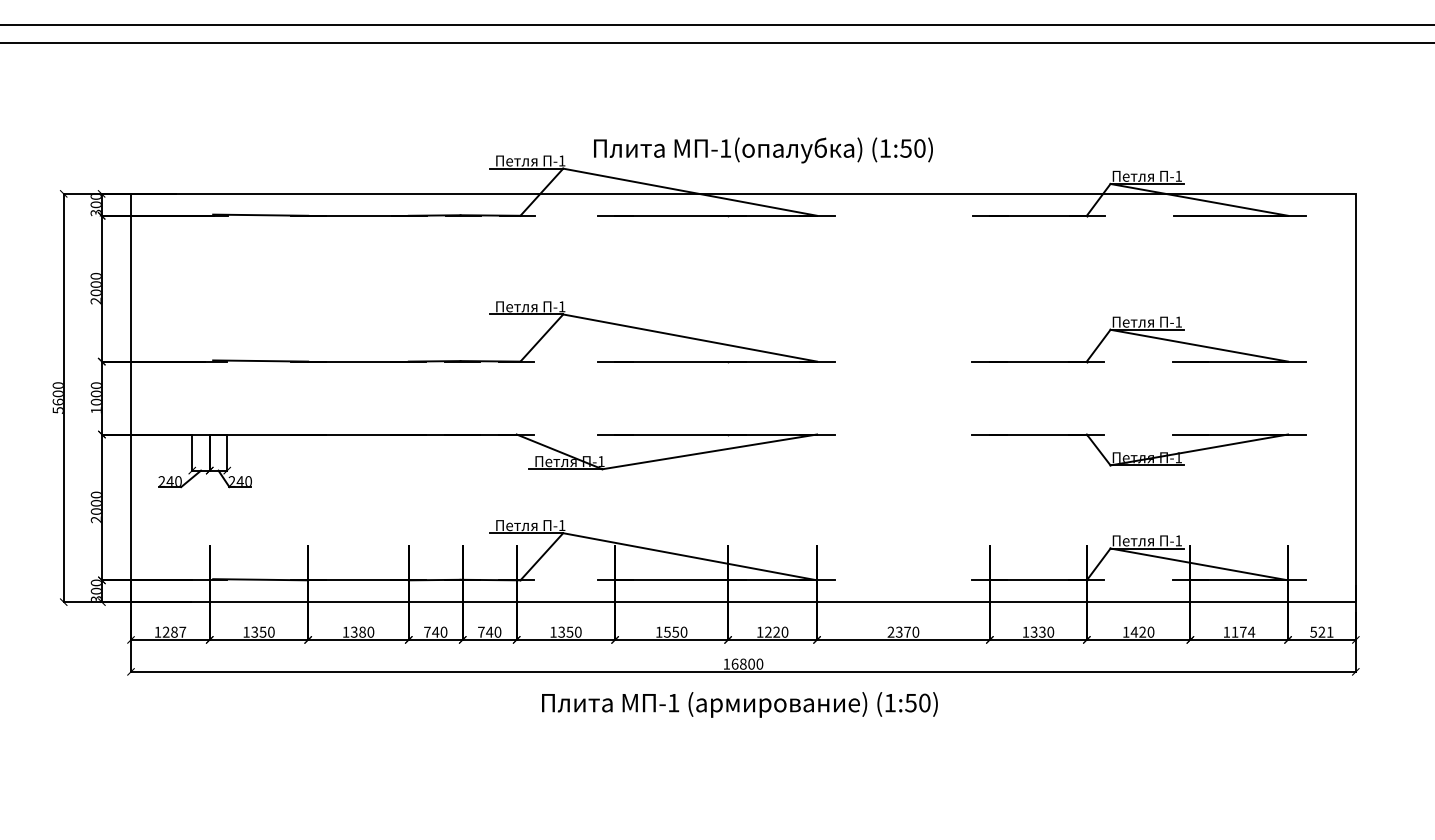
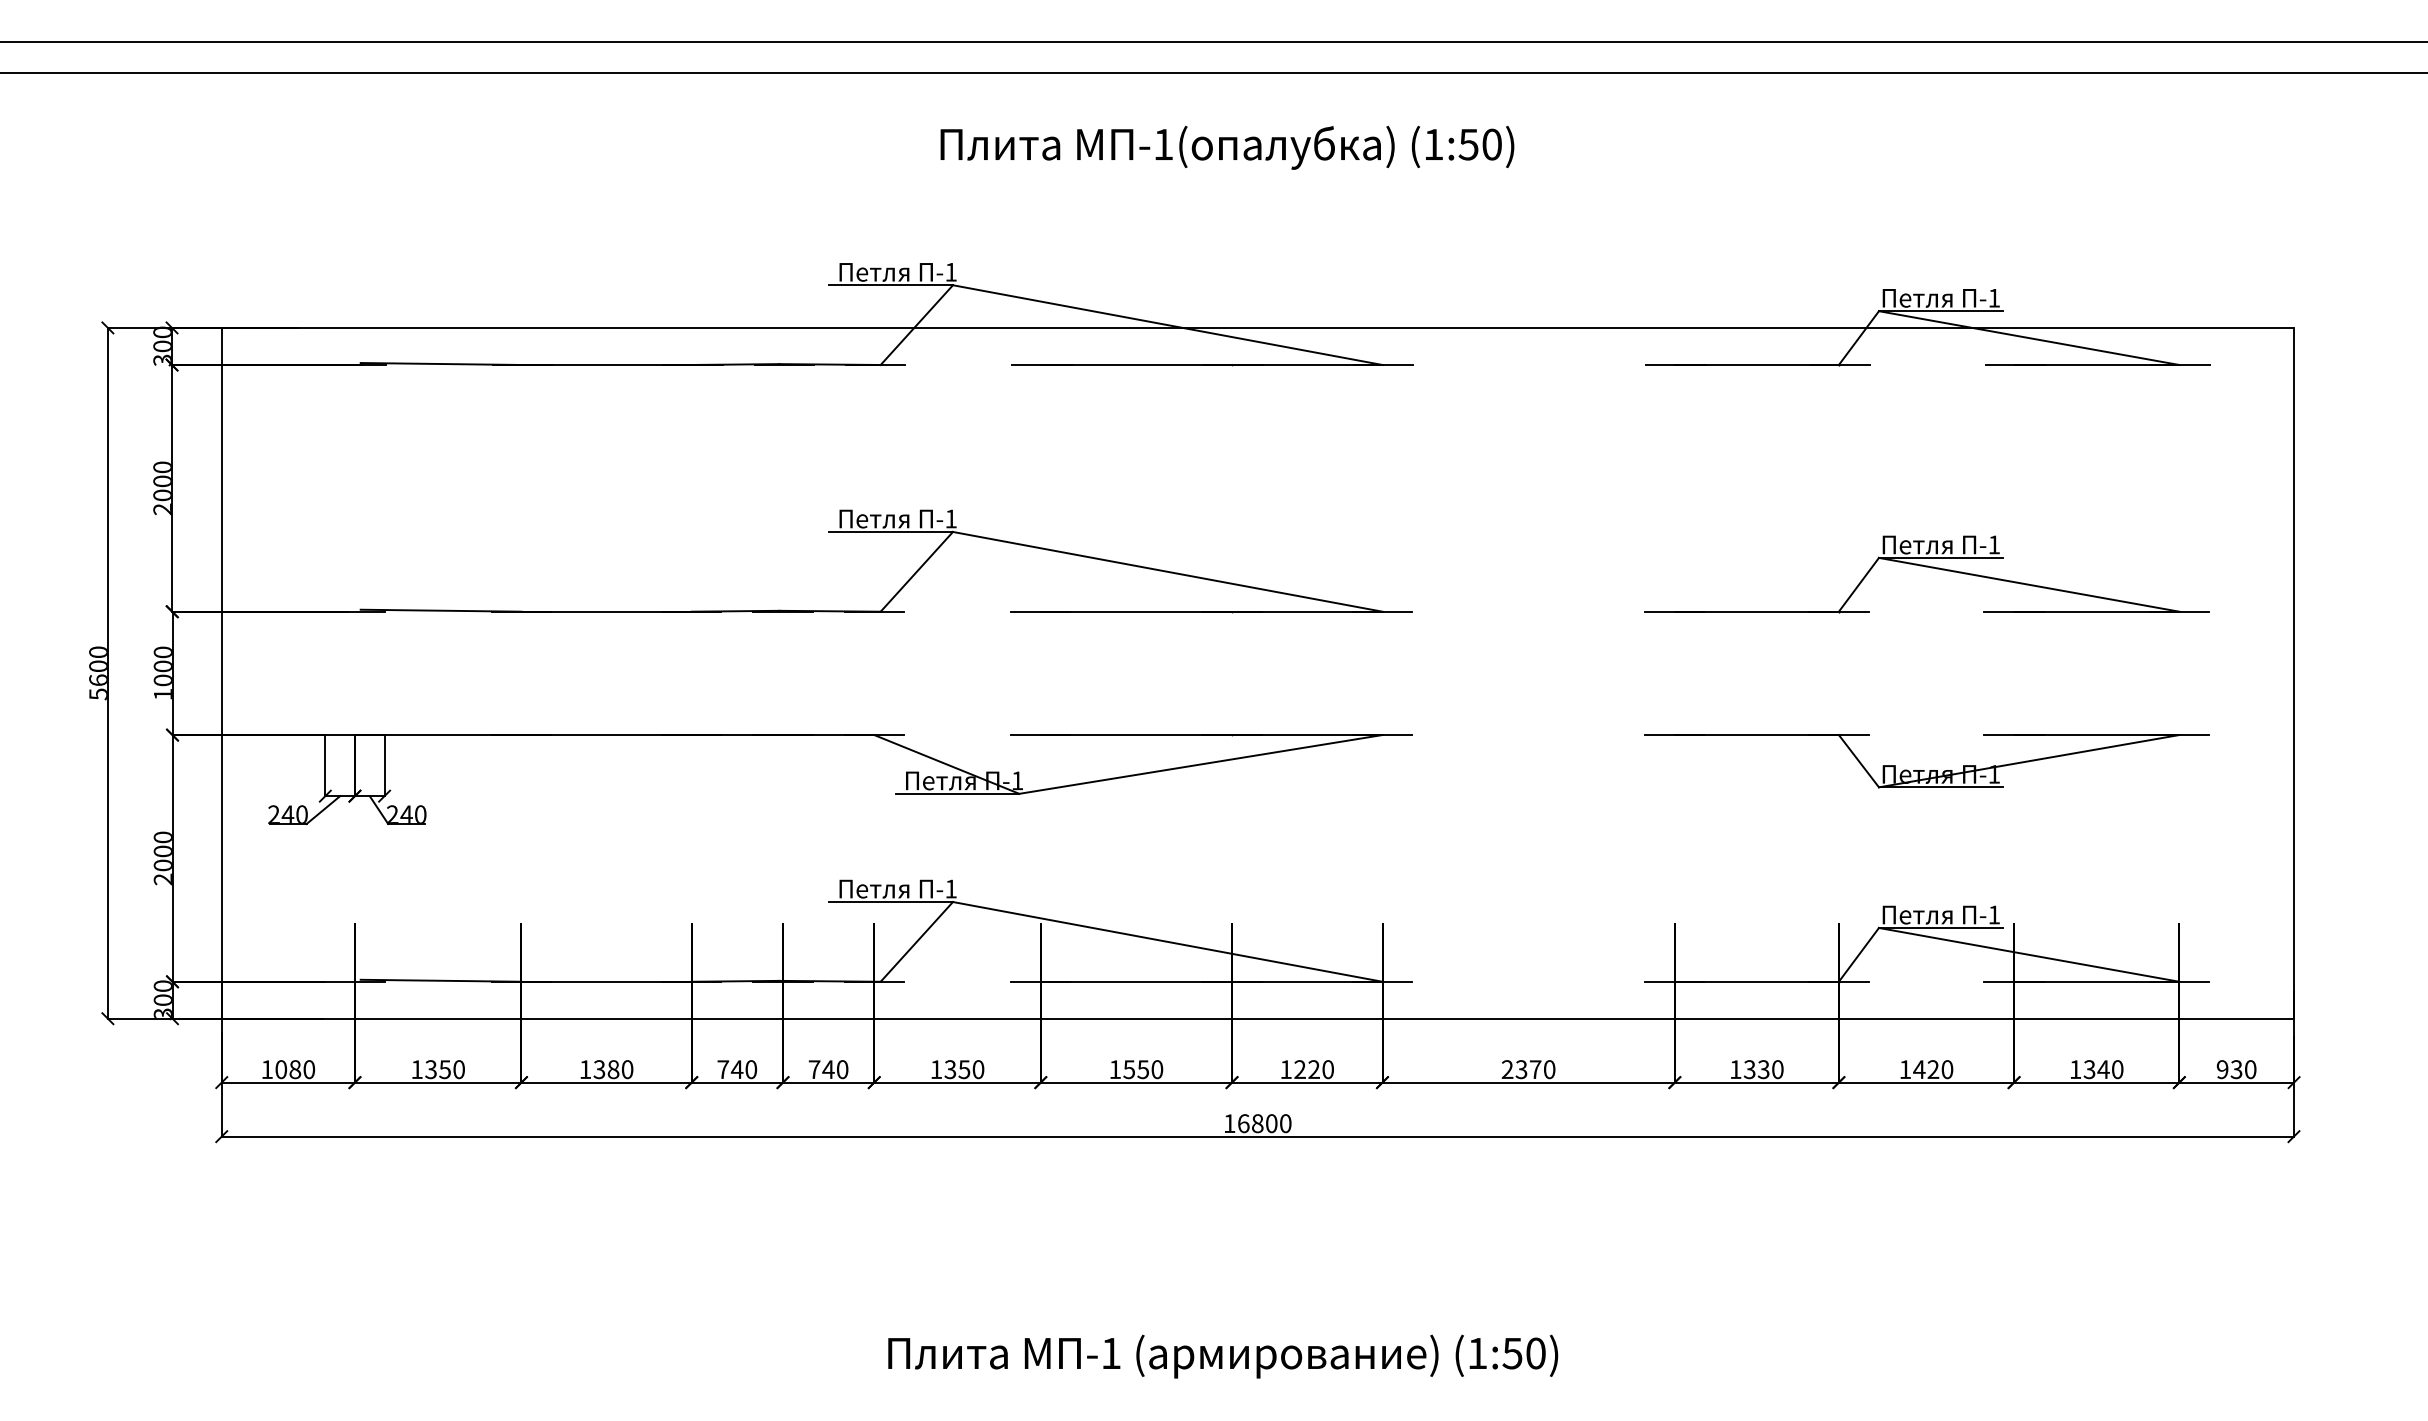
text: (763, 150) -> (1227, 147), moved
text: (174, 631) -> (295, 1068), 1287 -> 1080
text: (1243, 631) -> (2103, 1068), 1174 -> 1340
text: (1321, 631) -> (2235, 1068), 521 -> 930
text: (739, 704) -> (1222, 1355), moved

